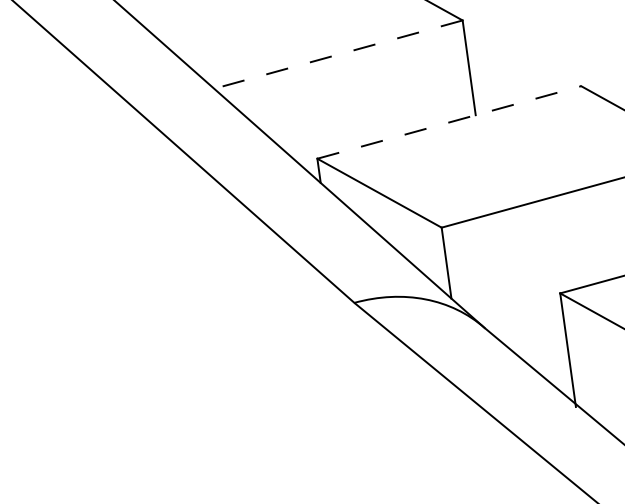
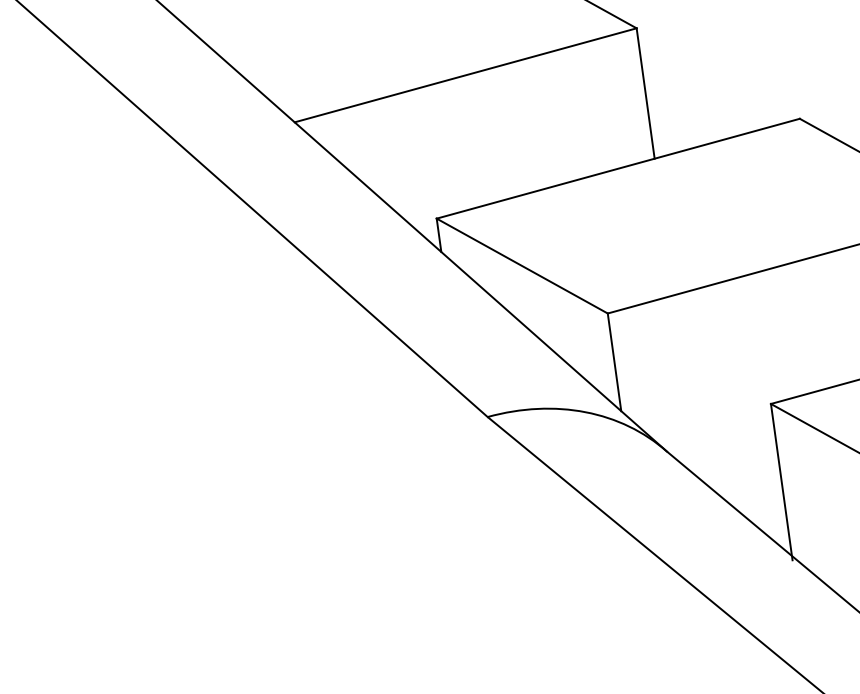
line: (338, 54) -> (465, 75), dashed -> solid
line: (449, 122) -> (618, 168), dashed -> solid

